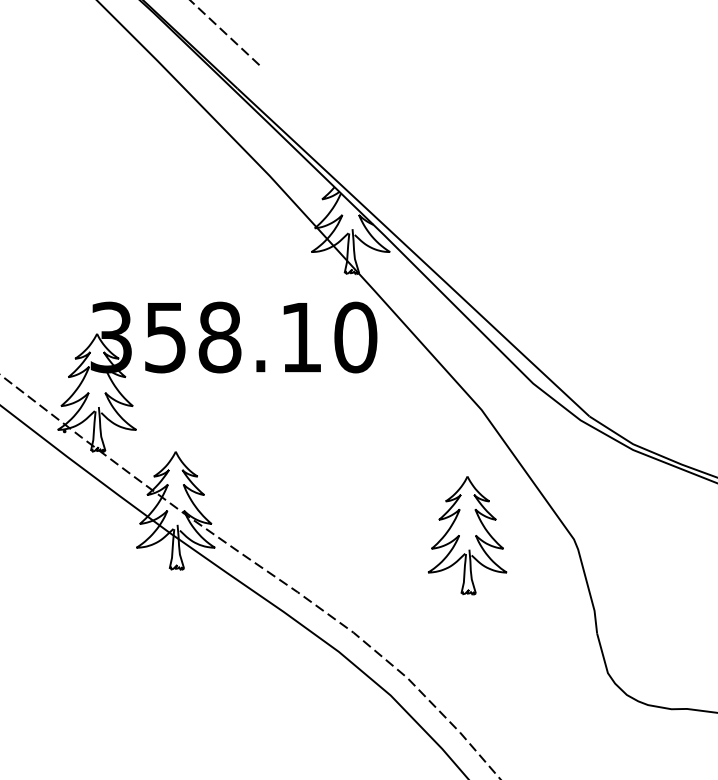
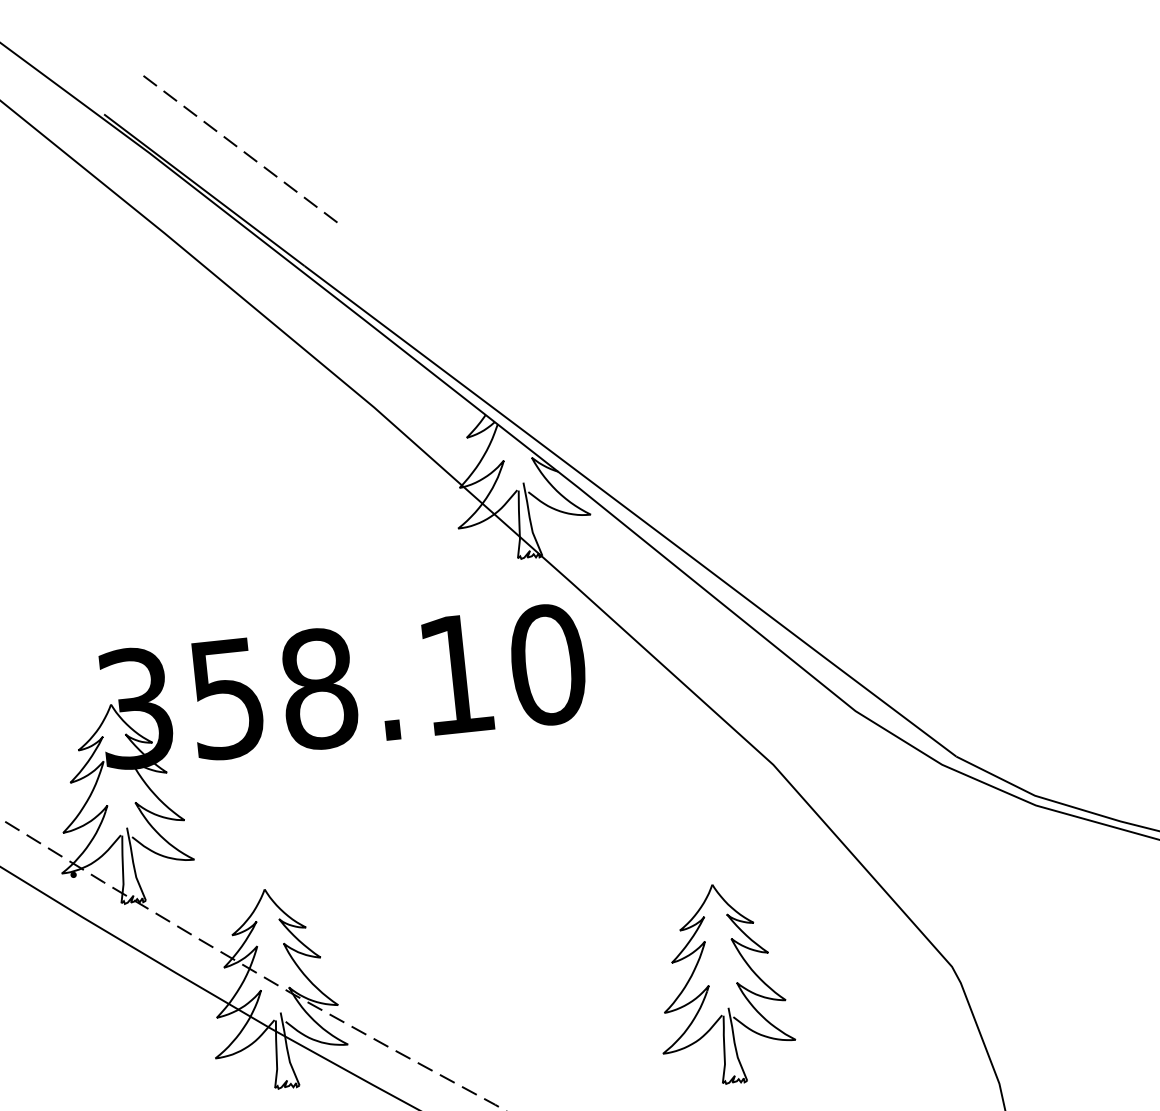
part: (467, 535) -> (722, 984), moved

